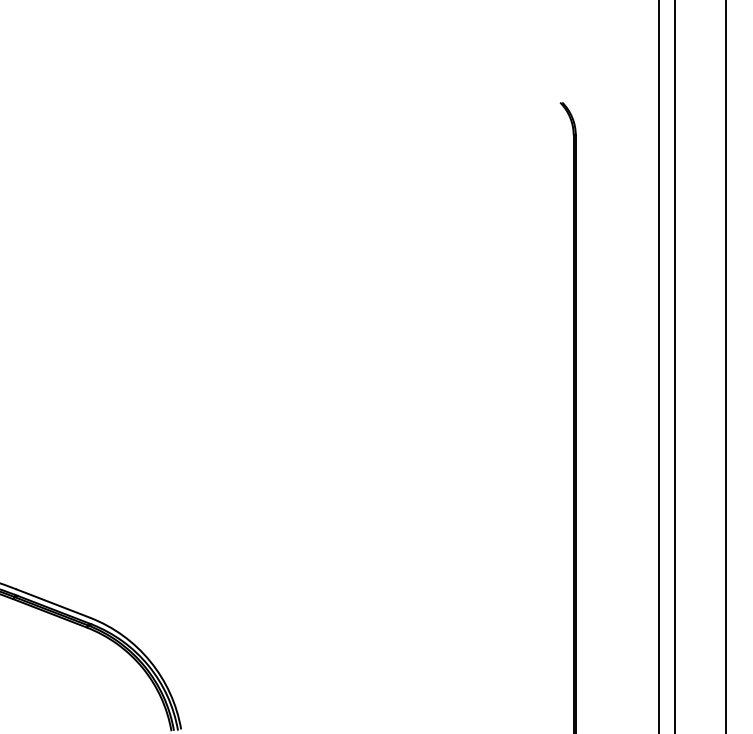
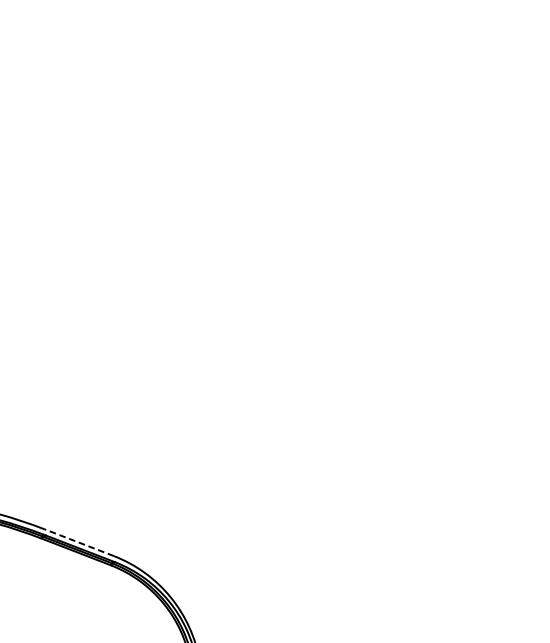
line: (52, 603) -> (78, 542), solid -> dashed

